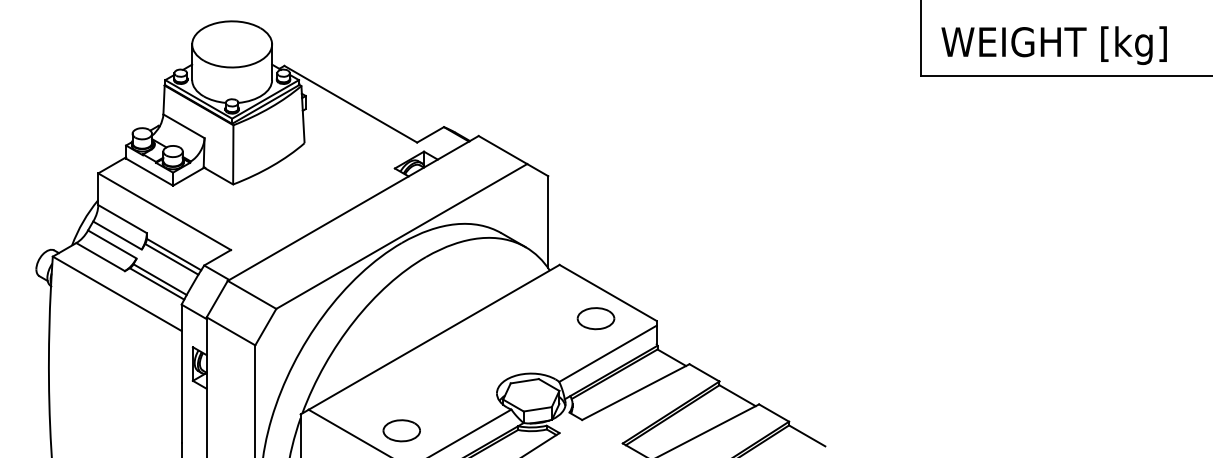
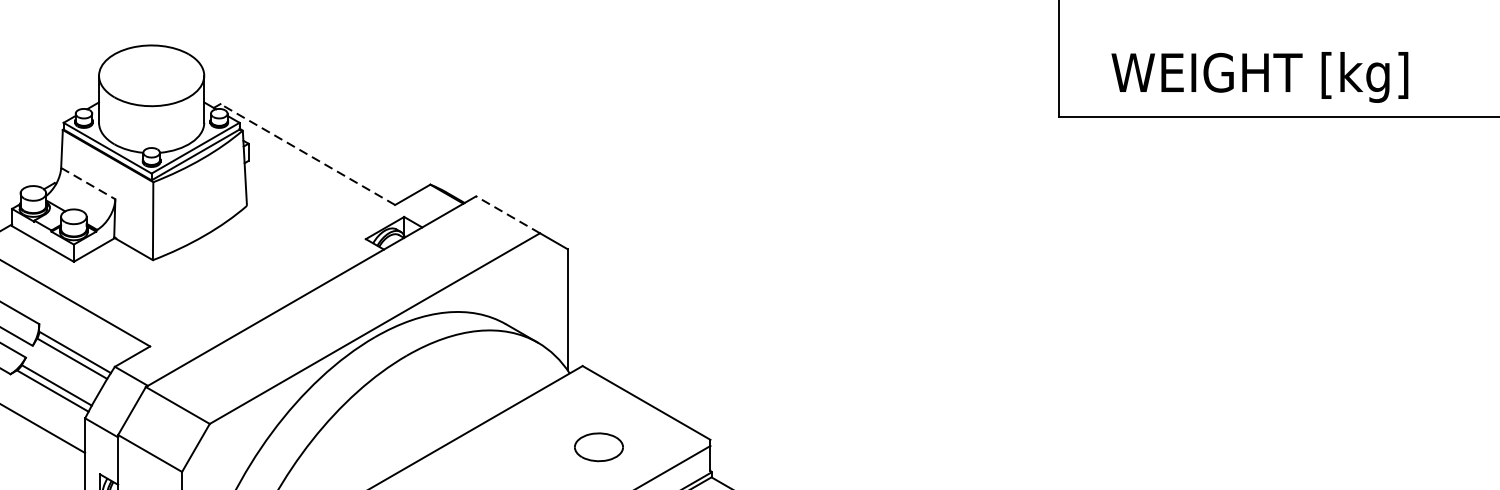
text: (1053, 45) -> (1259, 77), moved
line: (350, 104) -> (307, 154), solid -> dashed
line: (184, 126) -> (88, 183), solid -> dashed
line: (502, 149) -> (507, 214), solid -> dashed
part: (595, 318) -> (598, 447), moved

